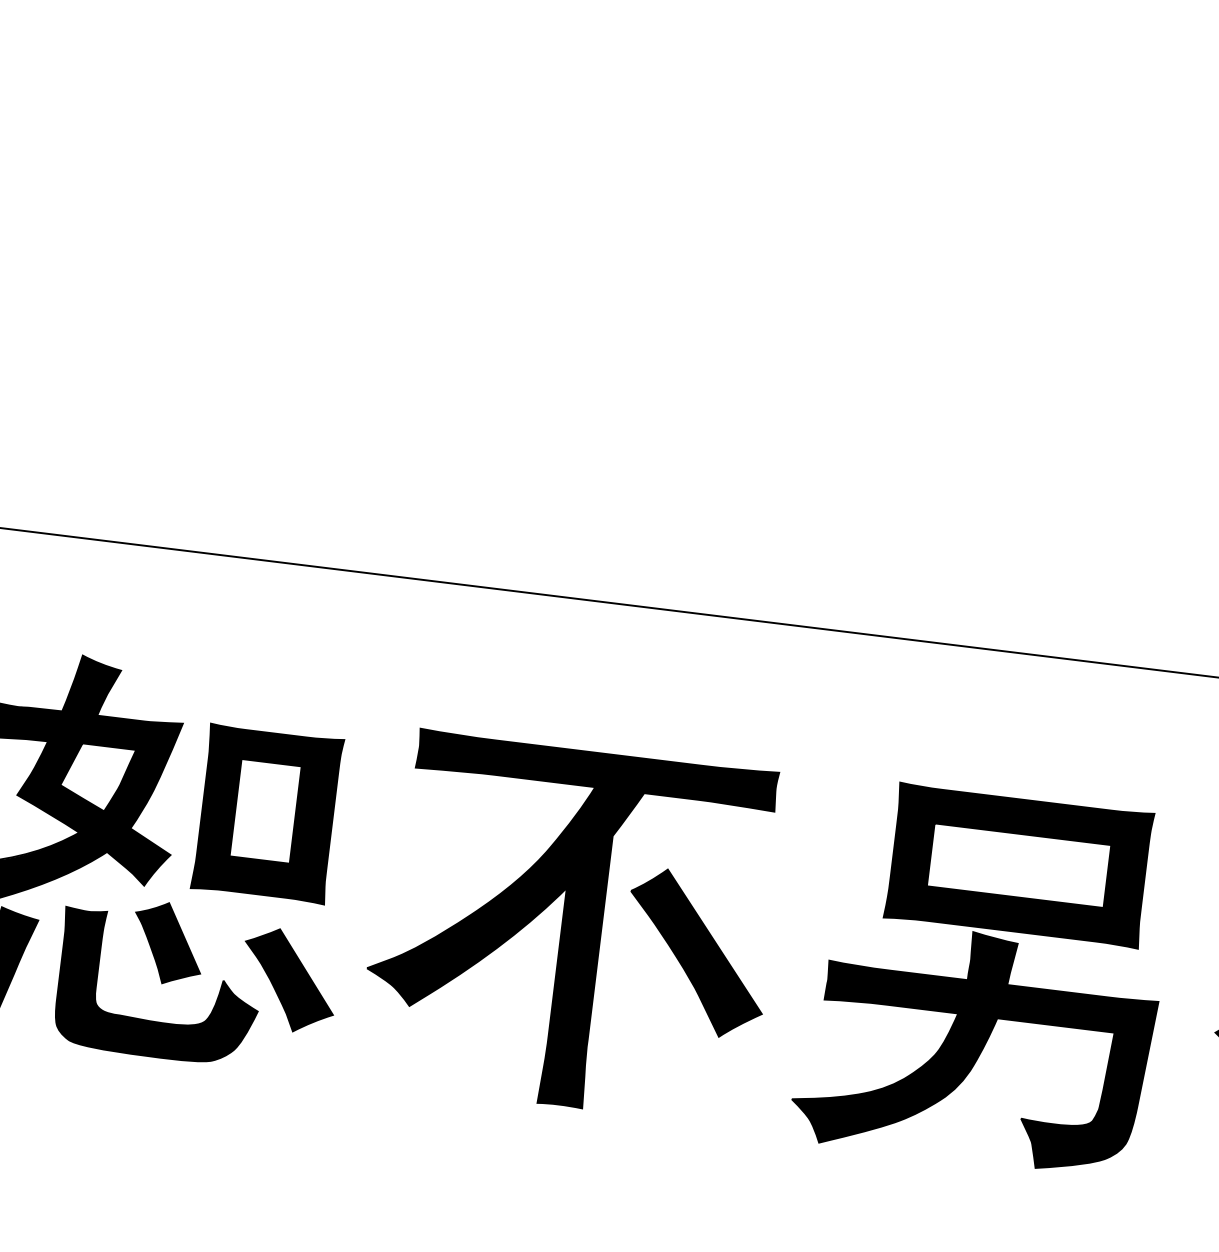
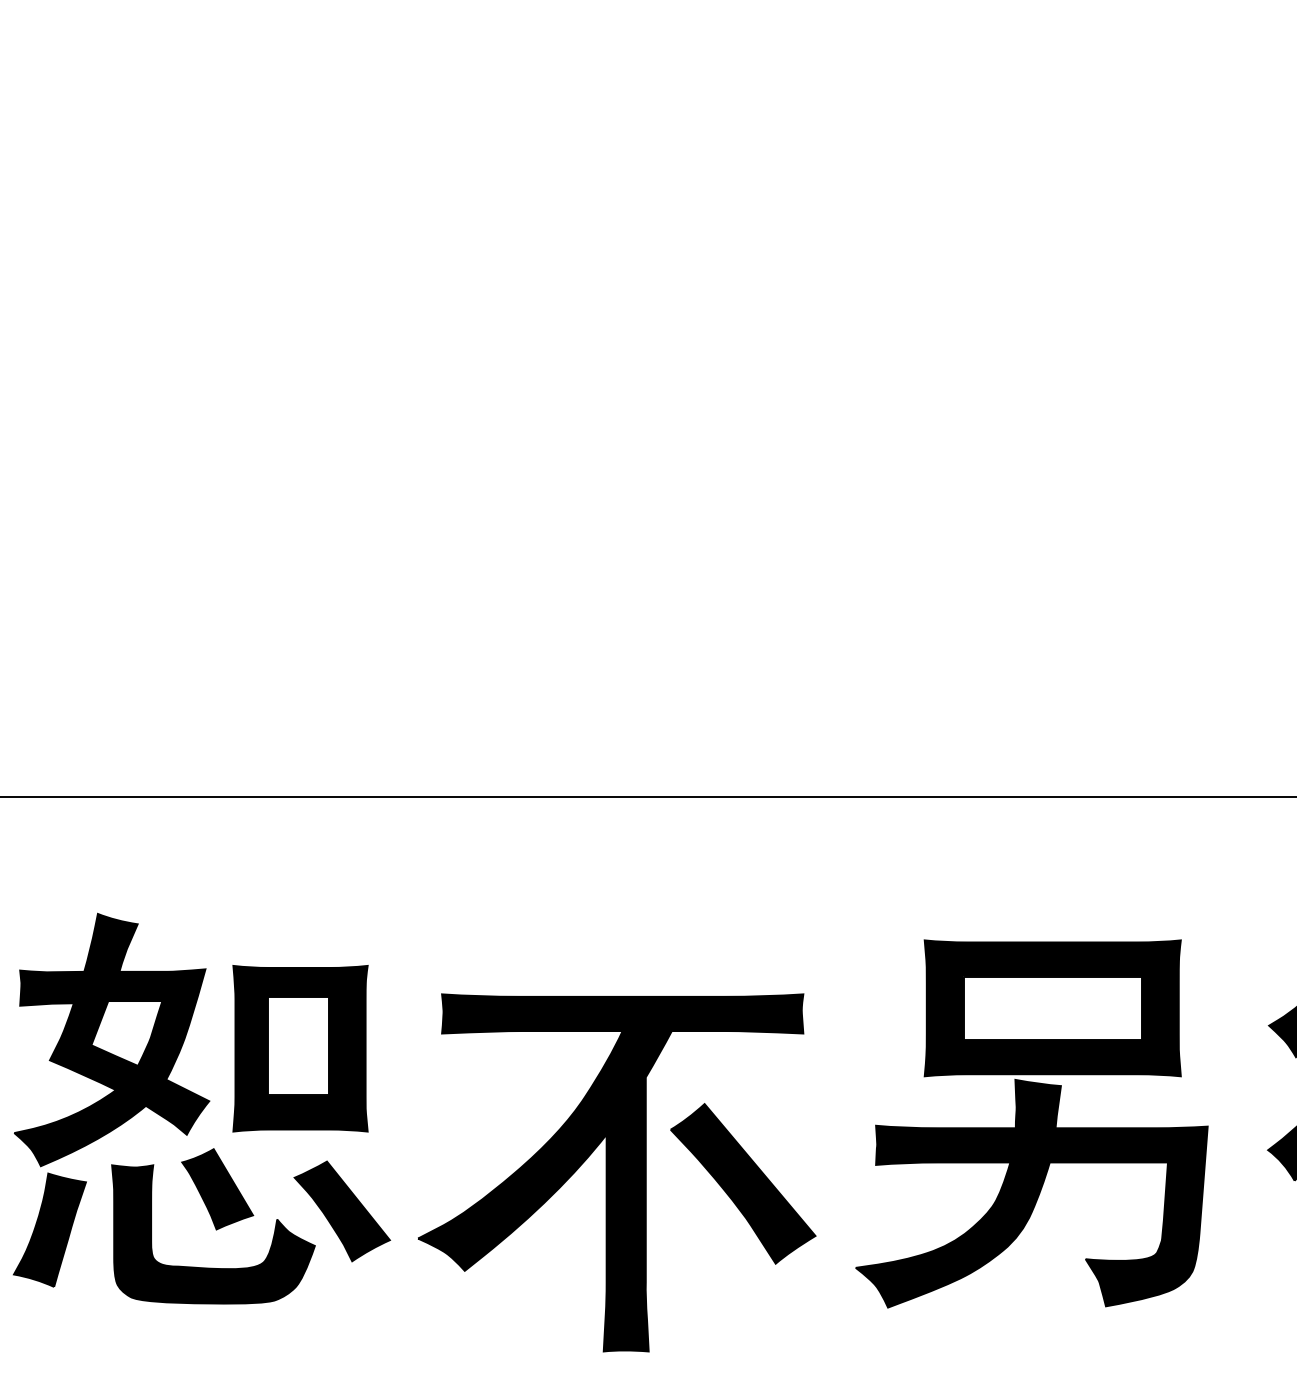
part: (573, 926) -> (617, 1172), moved

